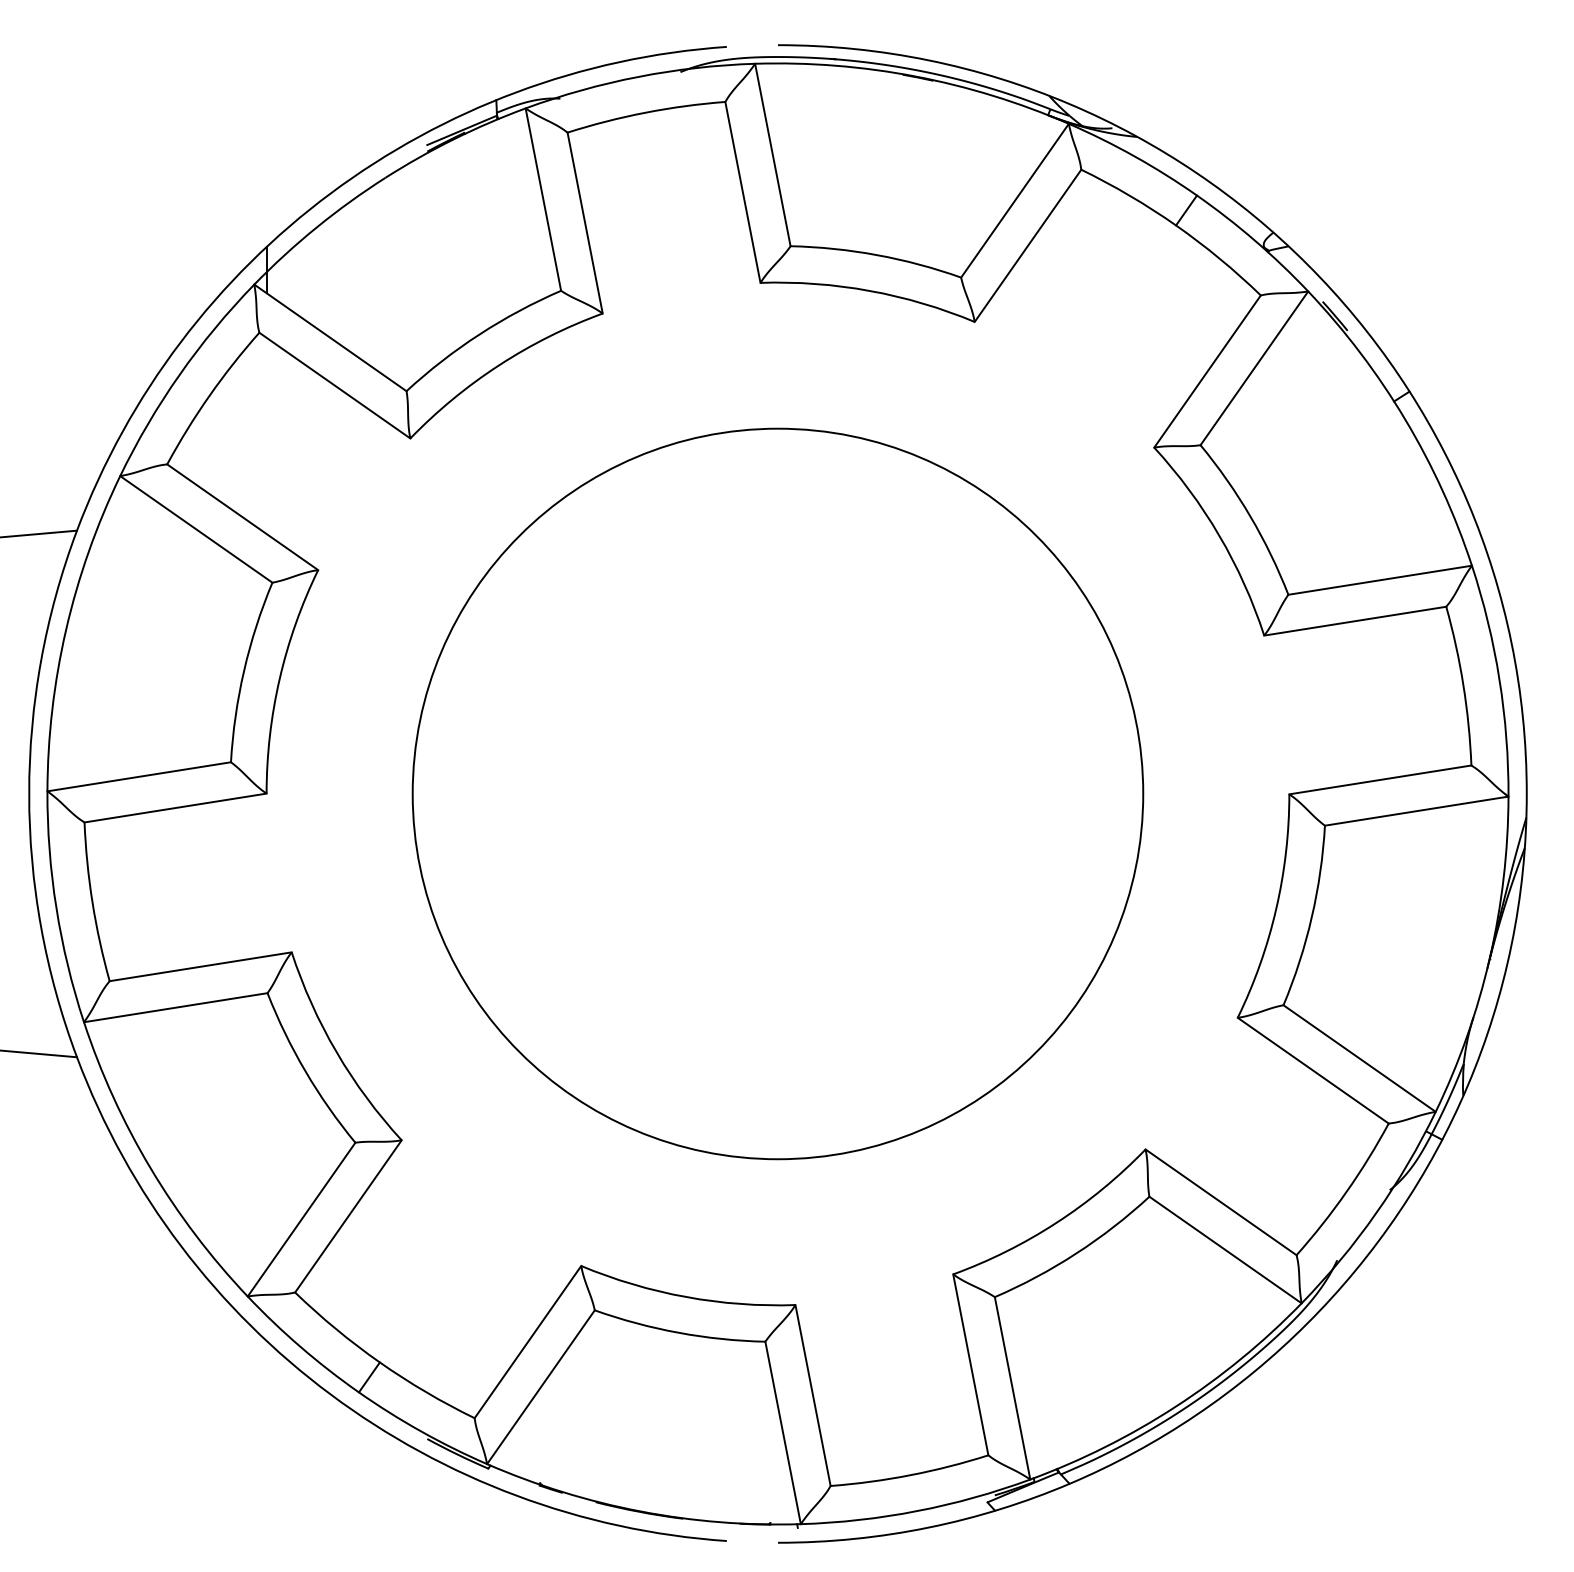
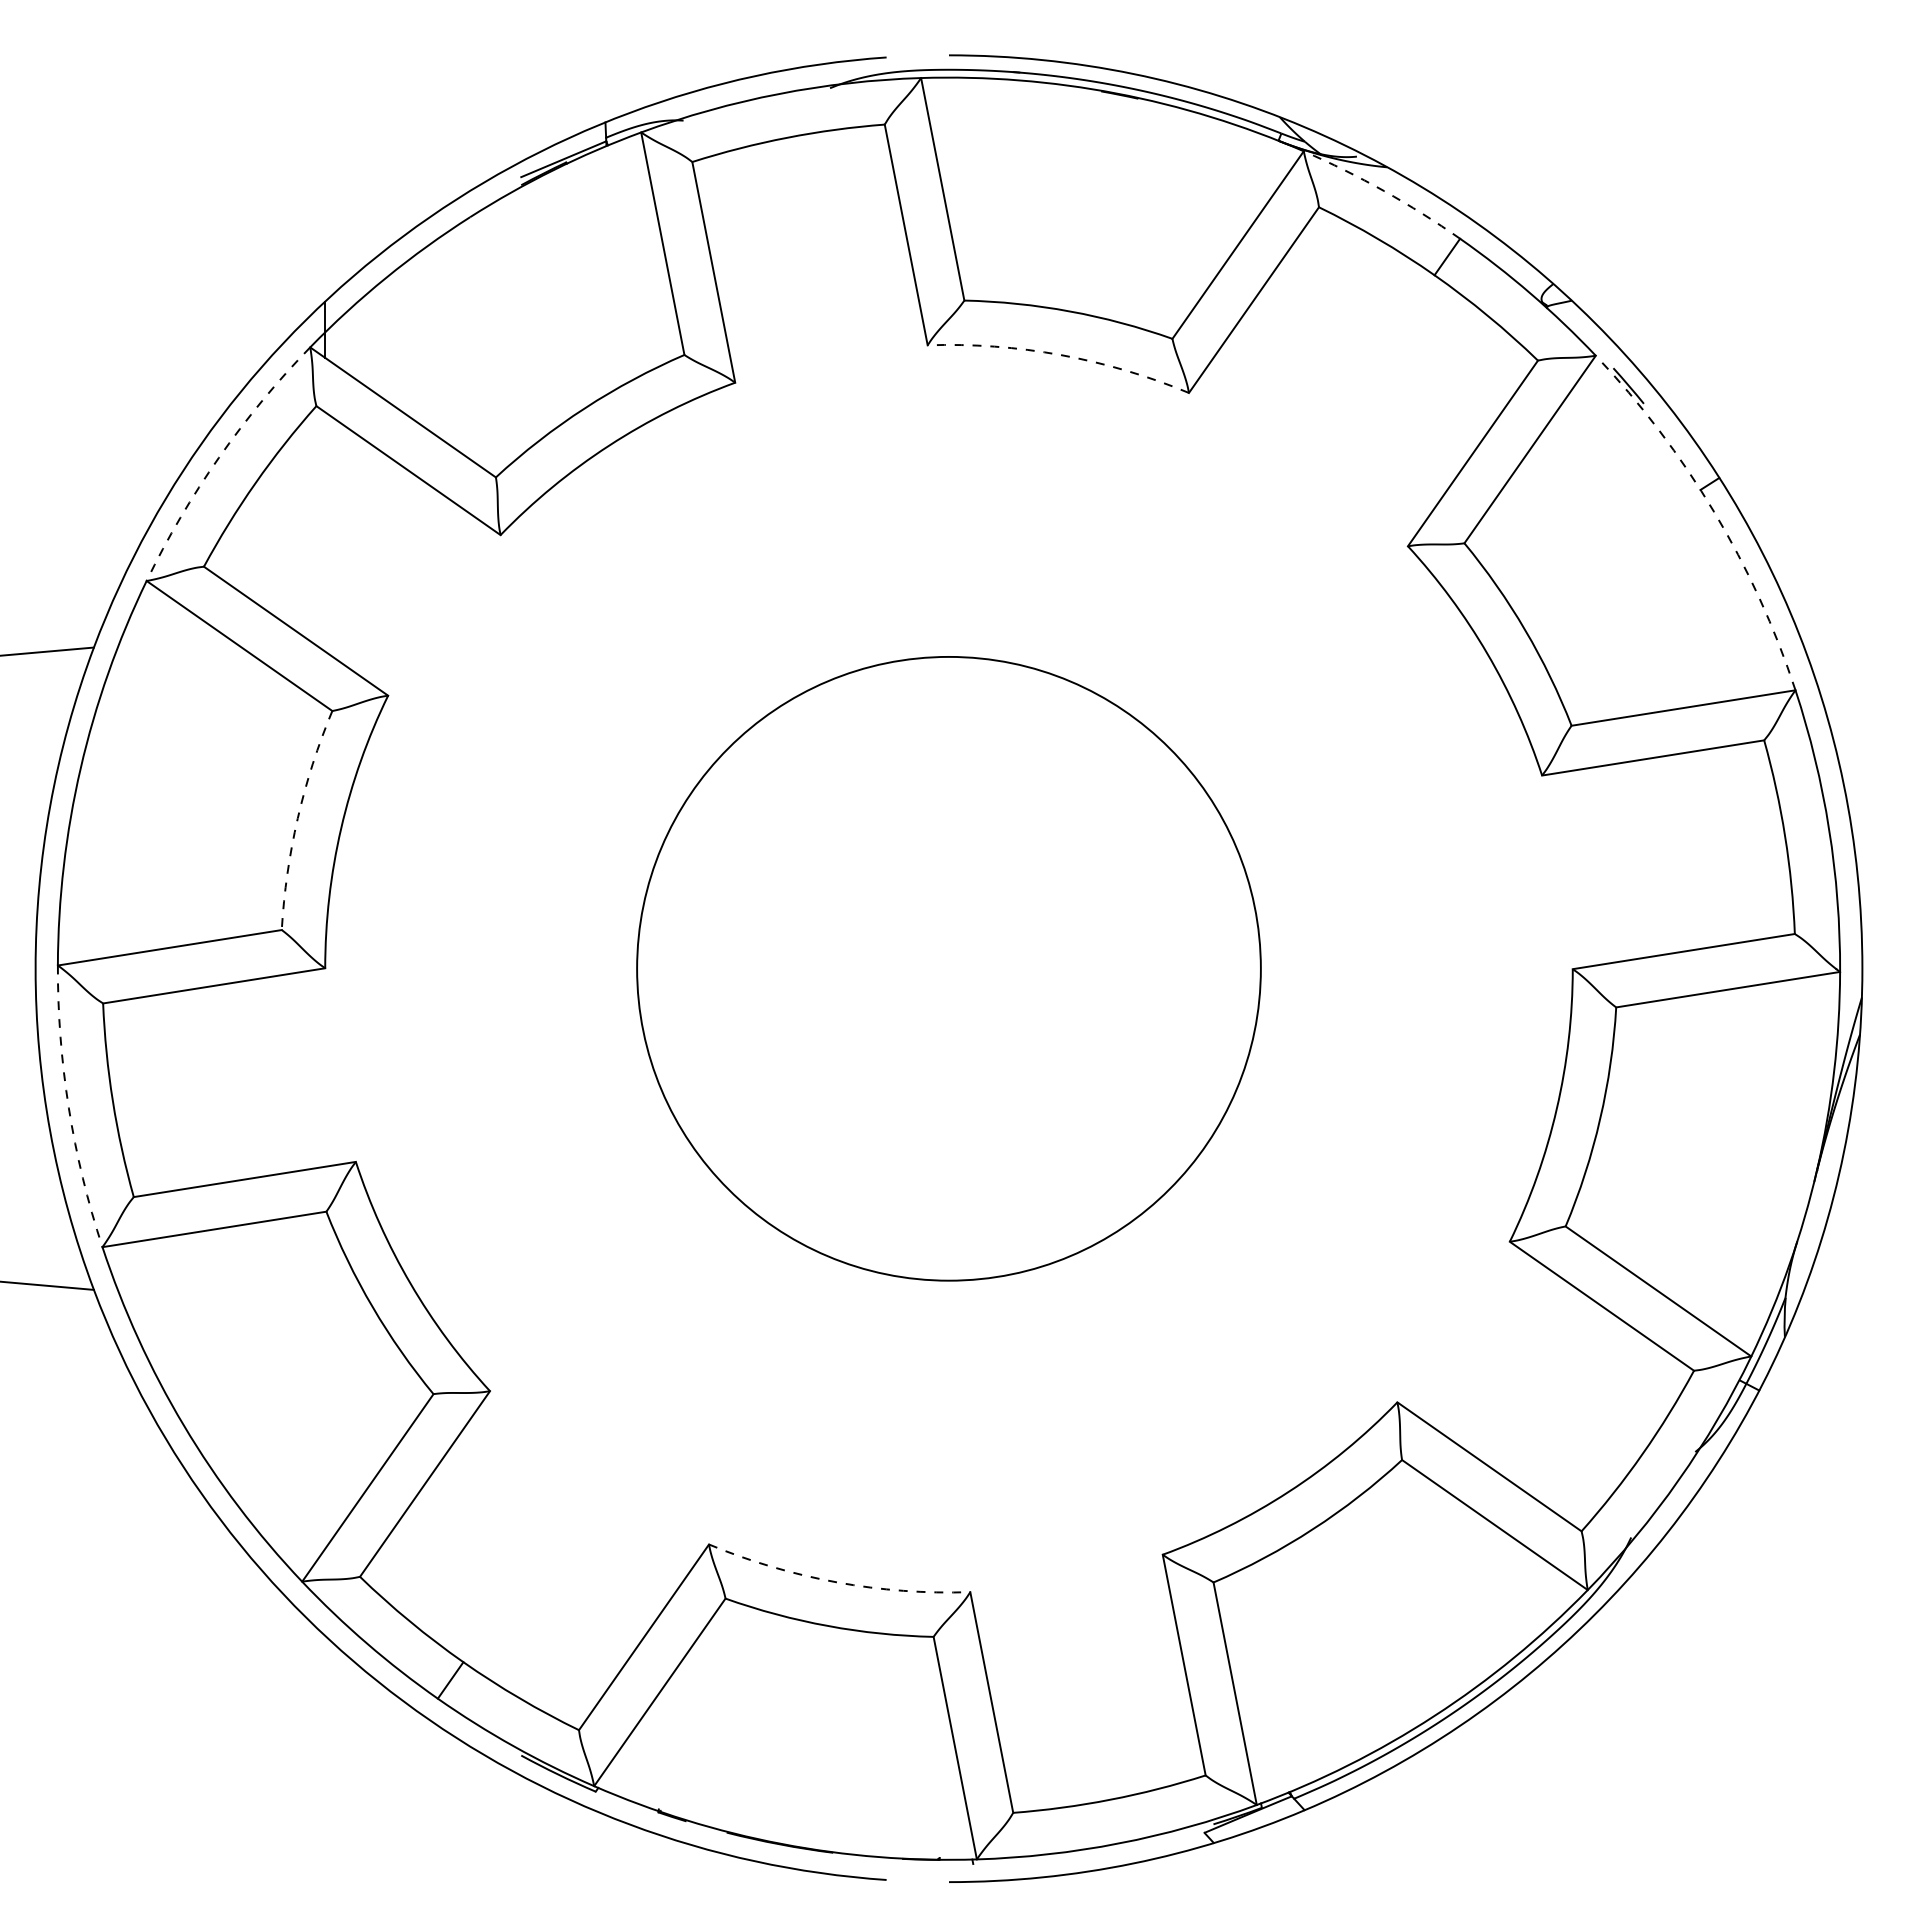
arc: (1135, 156) -> (1384, 191), solid -> dashed
arc: (869, 291) -> (1060, 355), solid -> dashed
arc: (179, 374) -> (219, 457), solid -> dashed
arc: (1405, 419) -> (1714, 511), solid -> dashed
arc: (243, 670) -> (297, 818), solid -> dashed
circle: (777, 793) -> (948, 968), size x0.7
arc: (56, 908) -> (68, 1108), solid -> dashed
arc: (686, 1297) -> (837, 1582), solid -> dashed

